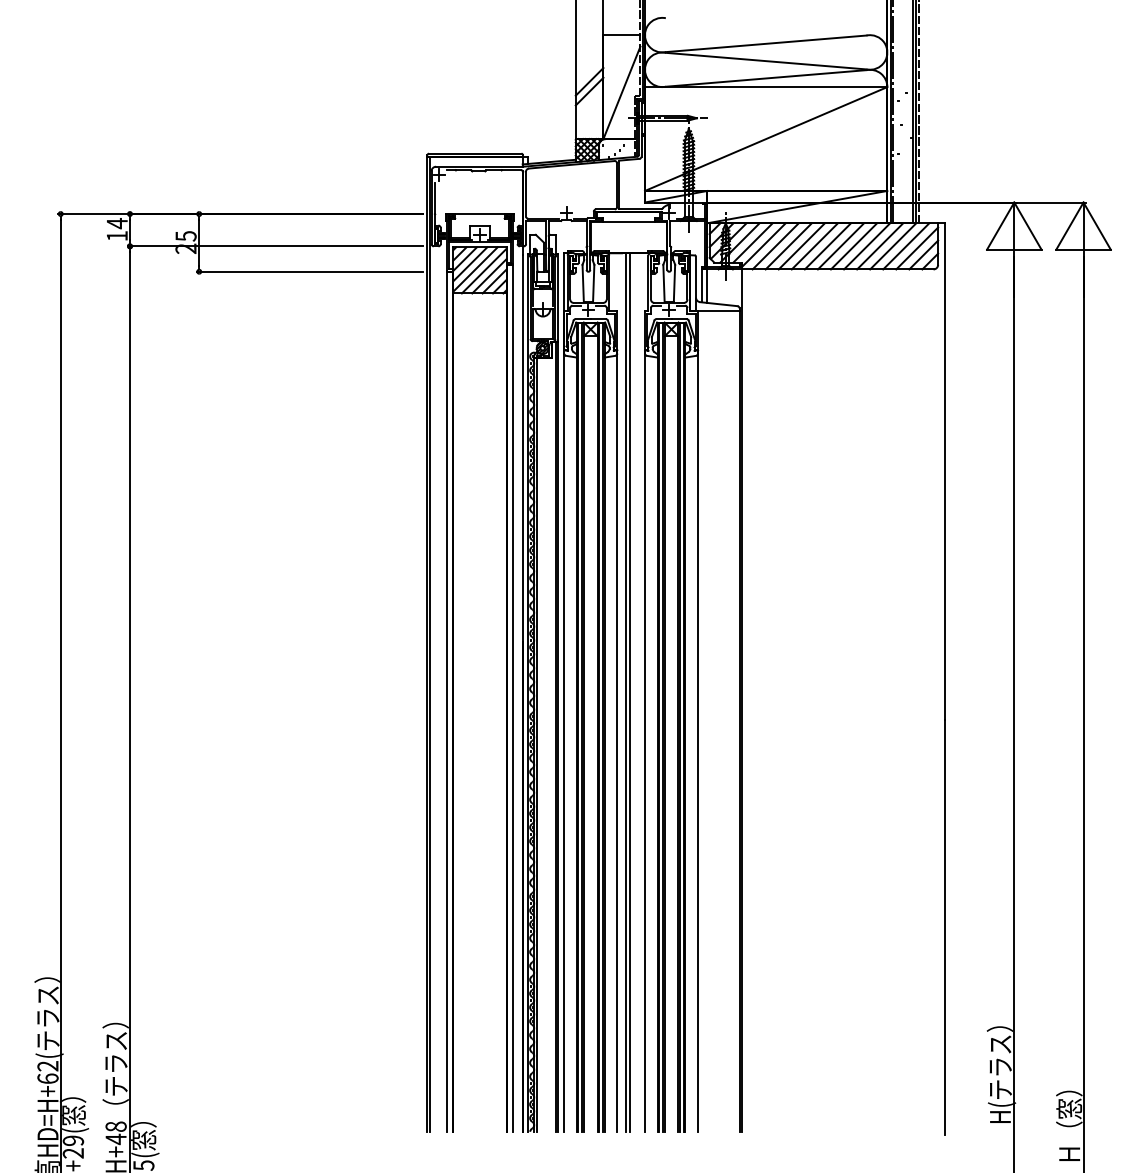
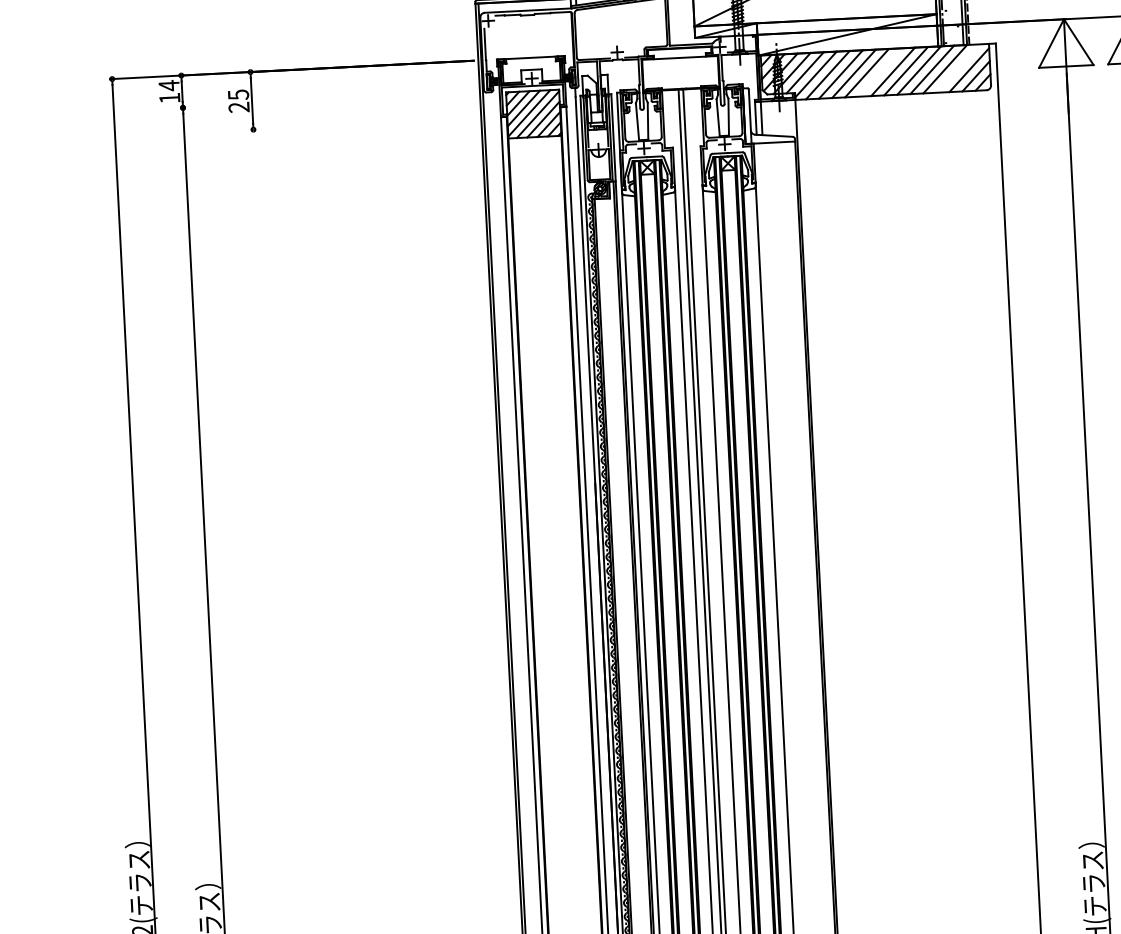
line: (274, 246) -> (327, 100), removed
line: (827, 246) -> (879, 72), removed
line: (906, 246) -> (958, 68), removed
line: (309, 271) -> (363, 123), removed

